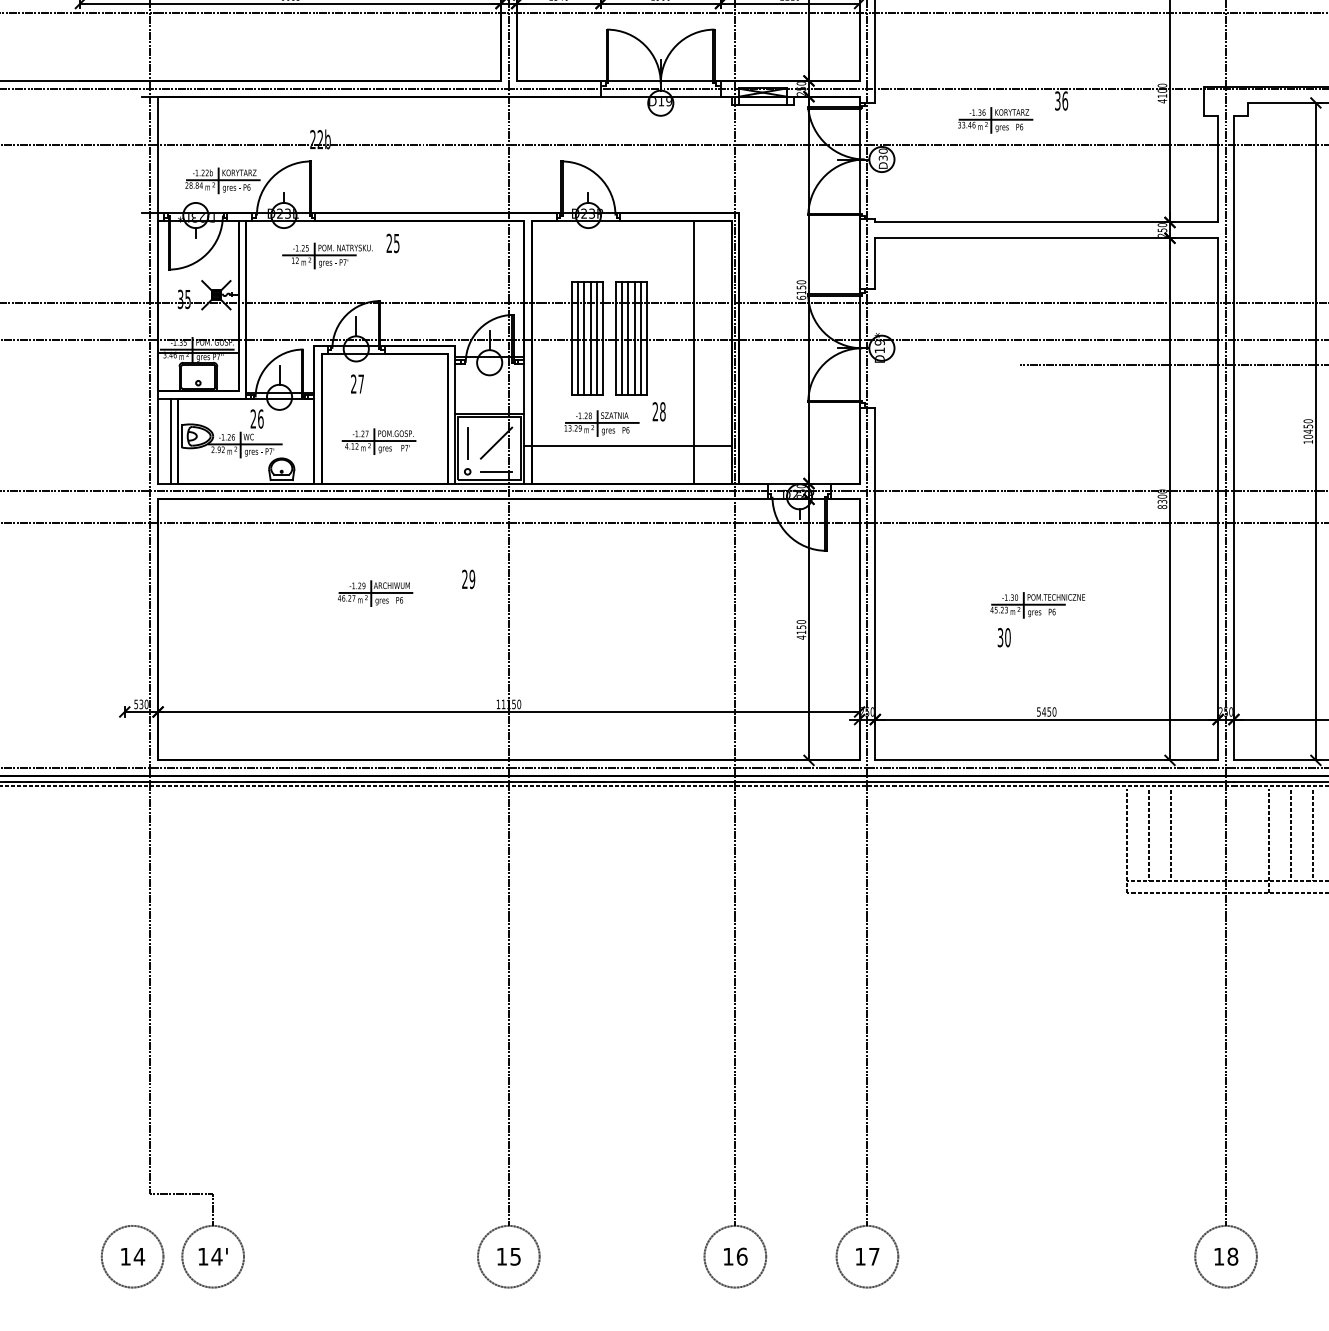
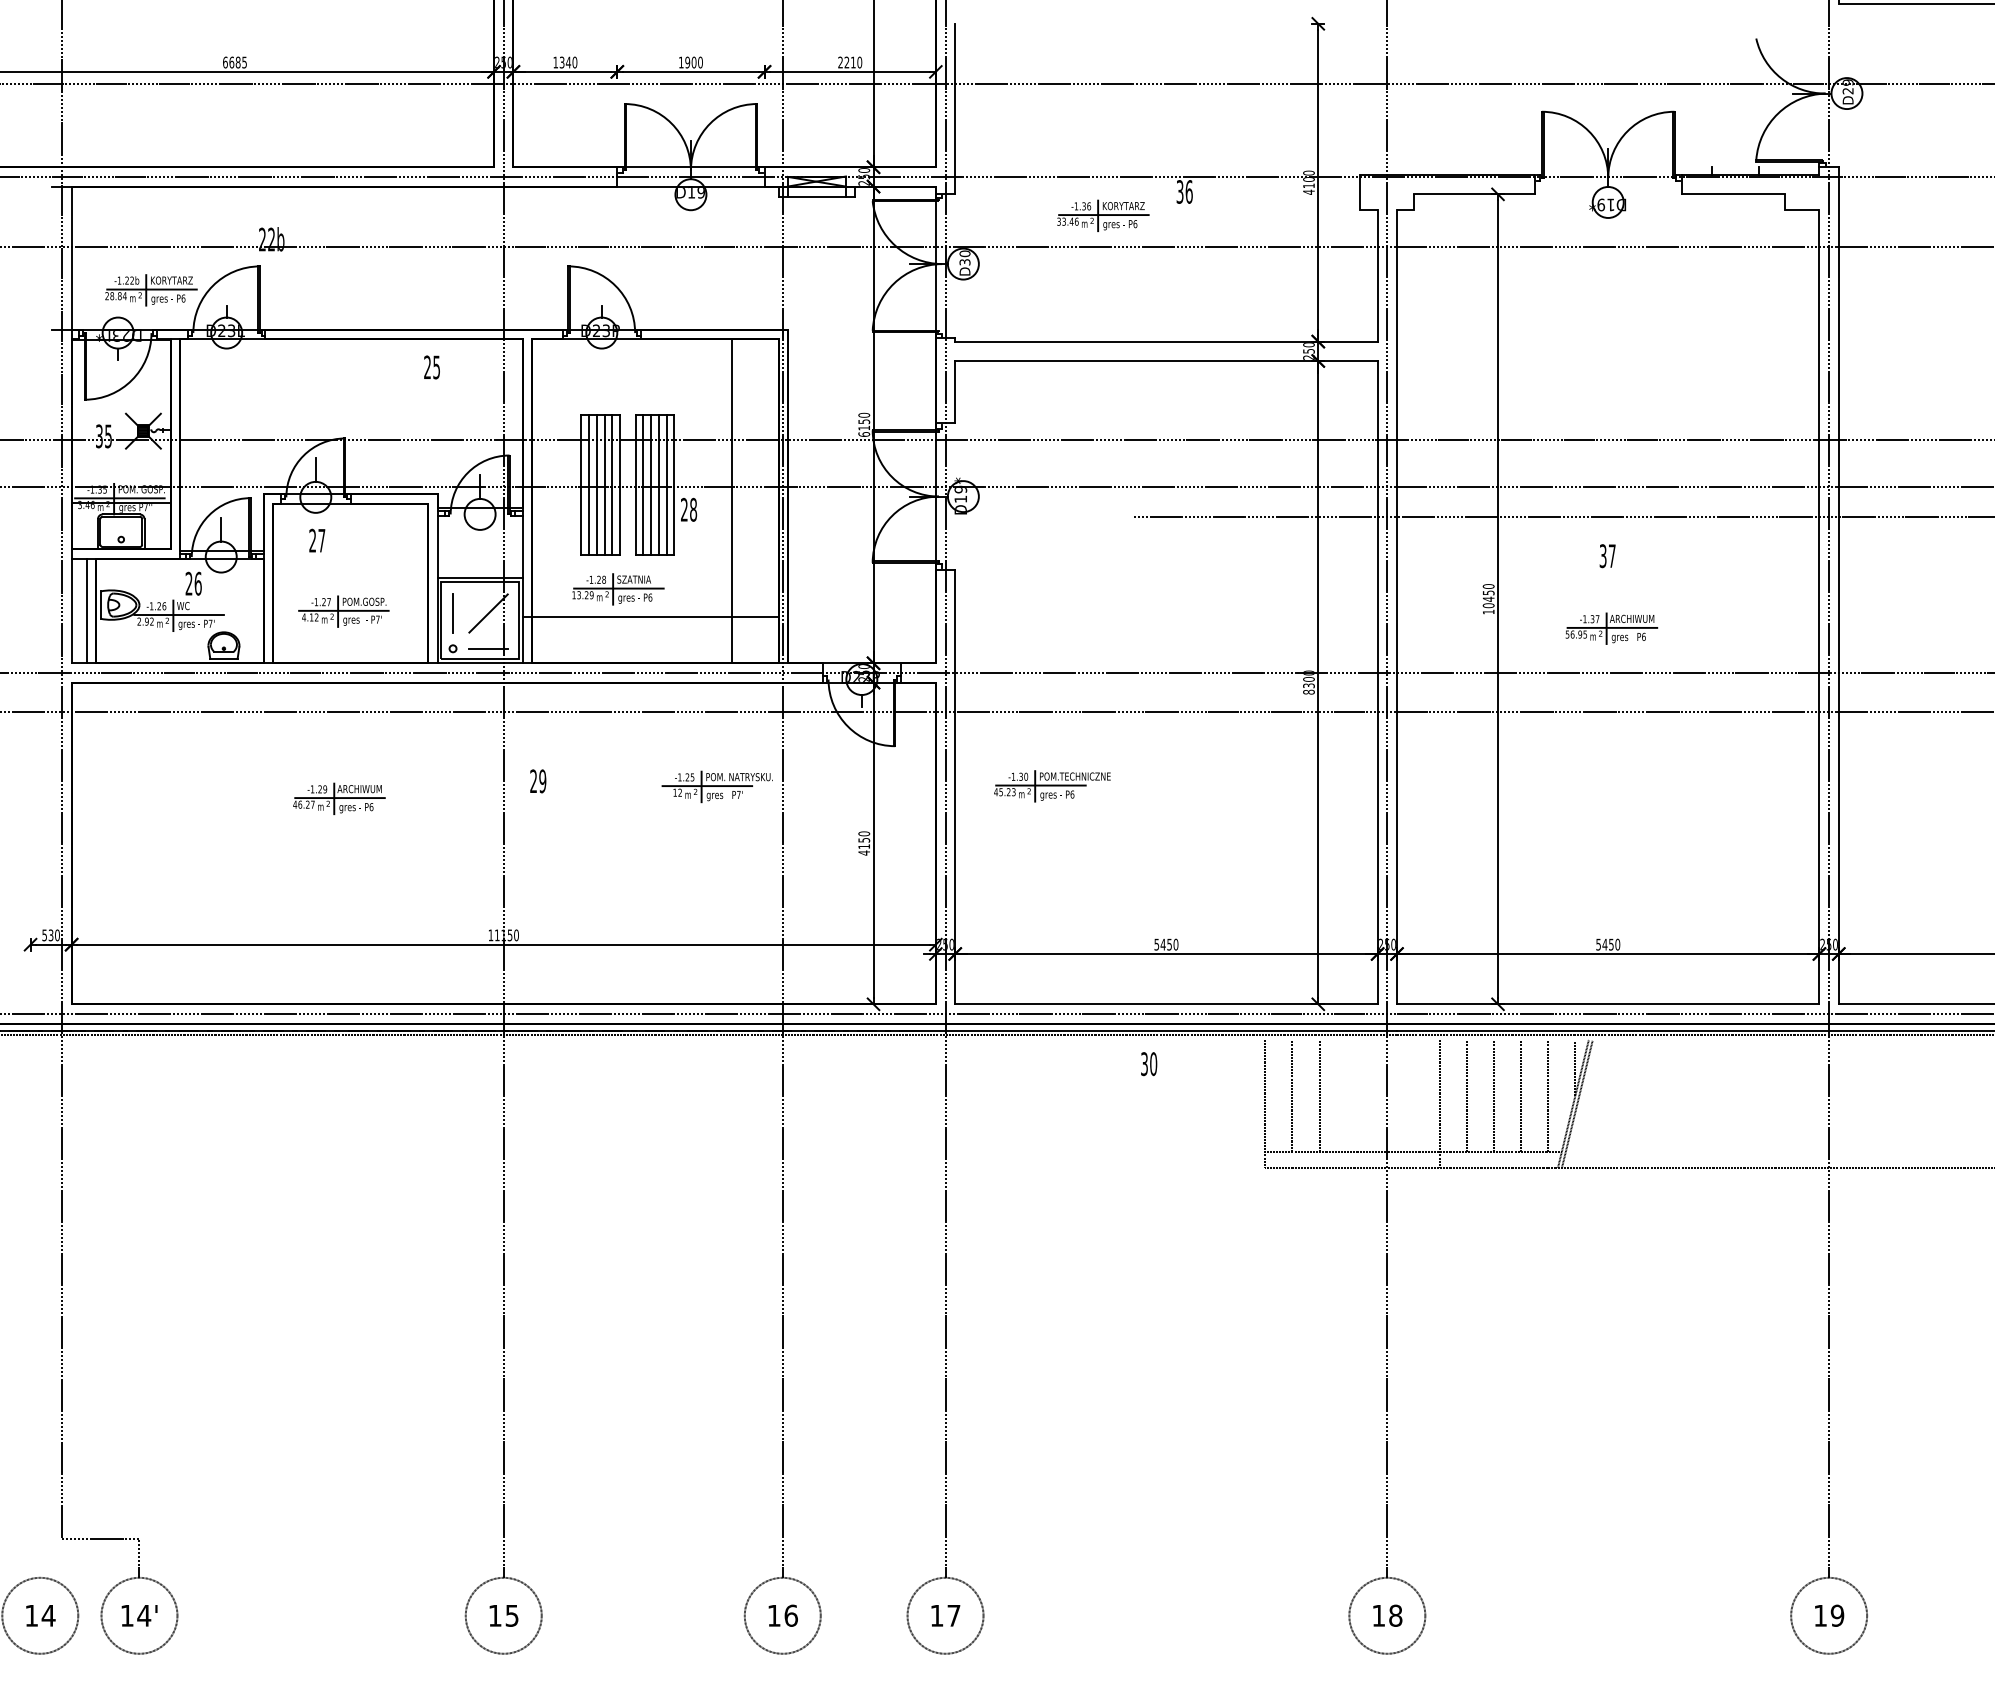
text: (392, 243) -> (431, 367), moved
part: (326, 255) -> (716, 786), moved
text: (659, 411) -> (689, 509), moved
text: (468, 579) -> (538, 781), moved
part: (1037, 605) -> (1052, 786), moved
text: (1004, 637) -> (1149, 1064), moved

